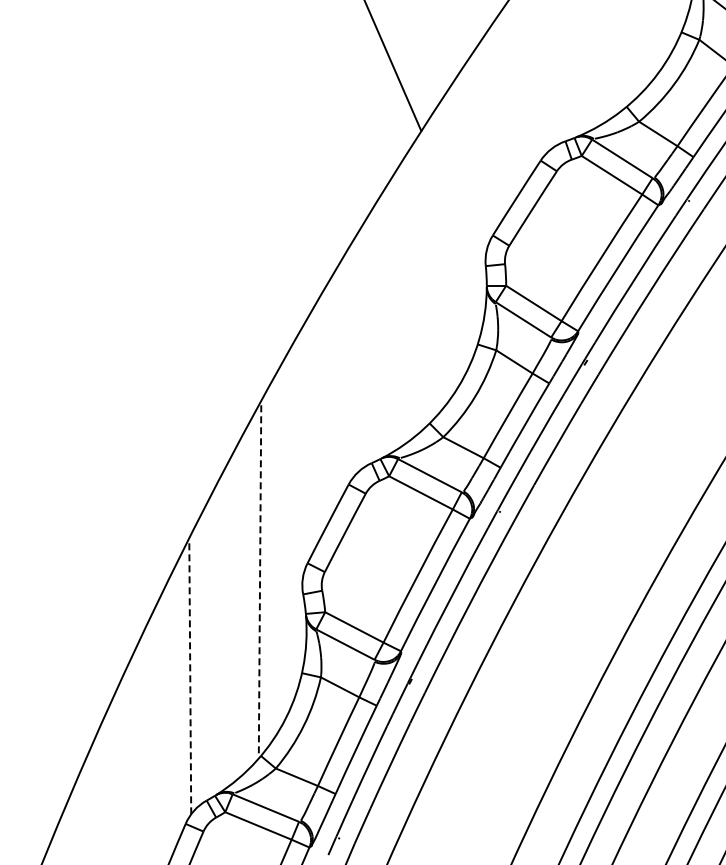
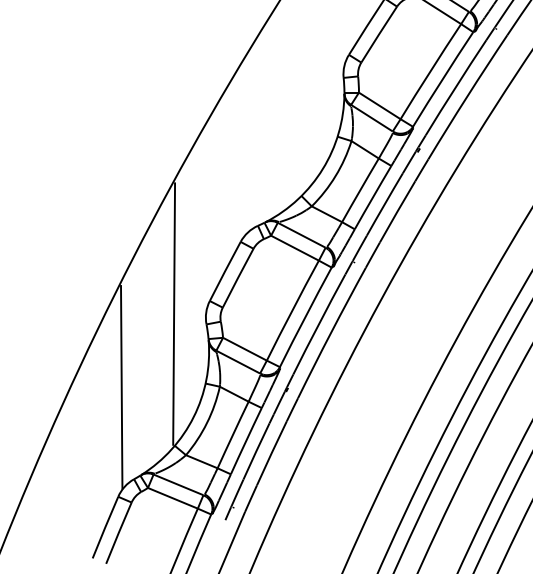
line: (260, 581) -> (174, 314), dashed -> solid
line: (190, 677) -> (121, 386), dashed -> solid

